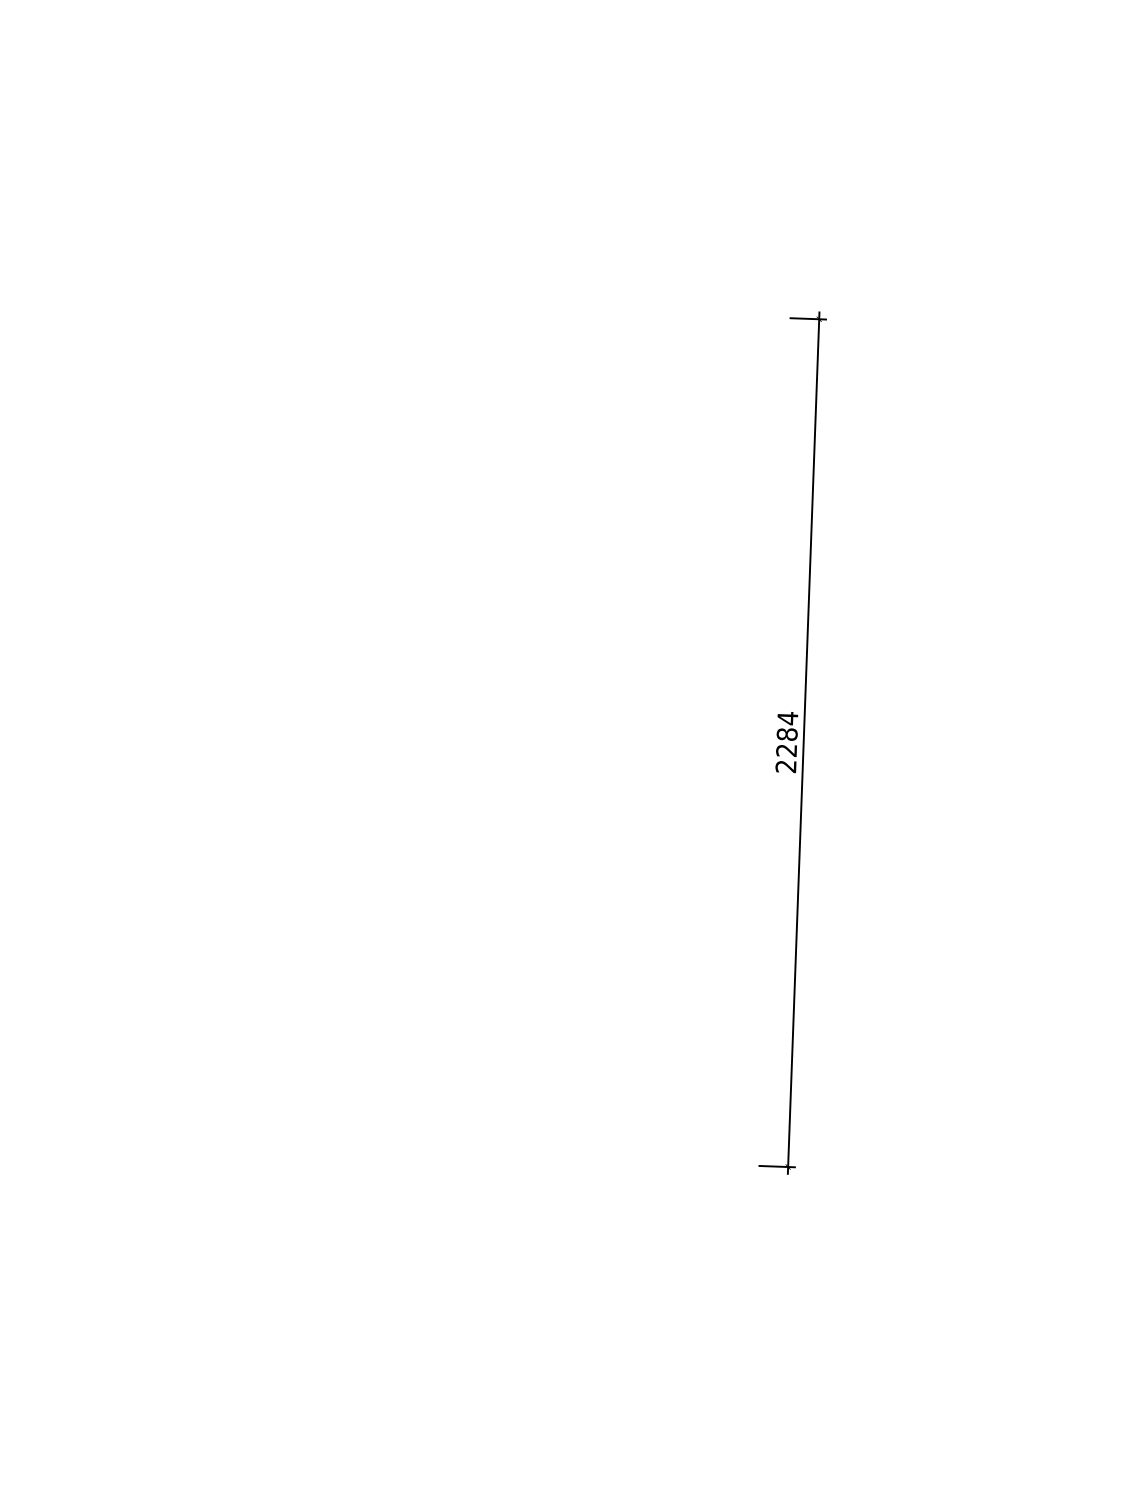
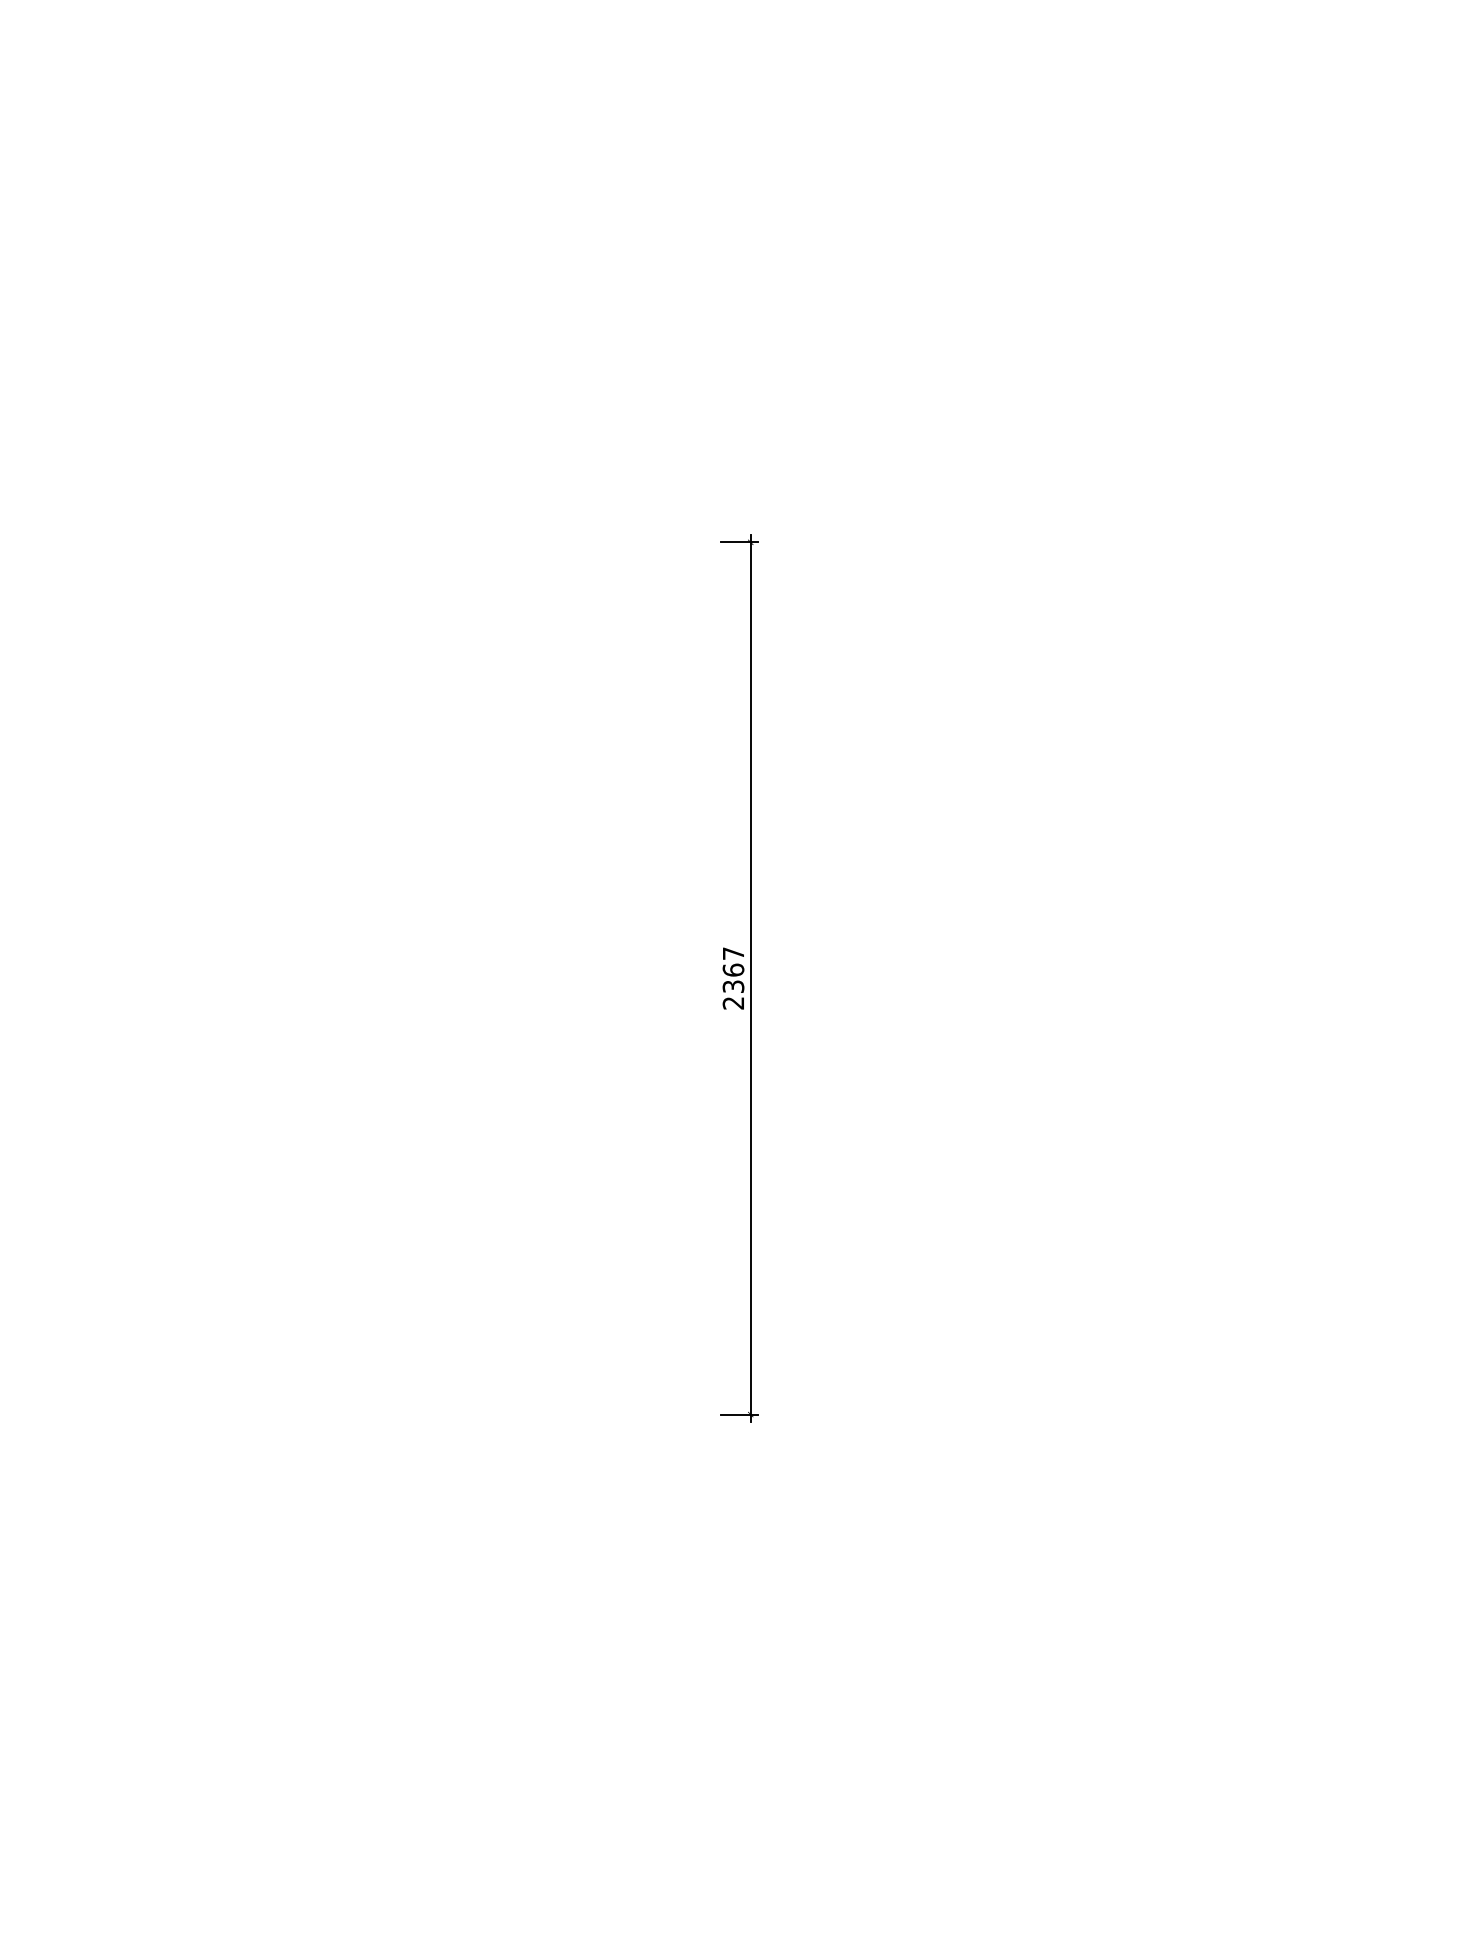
text: (787, 733) -> (733, 969), 2284 -> 2367

